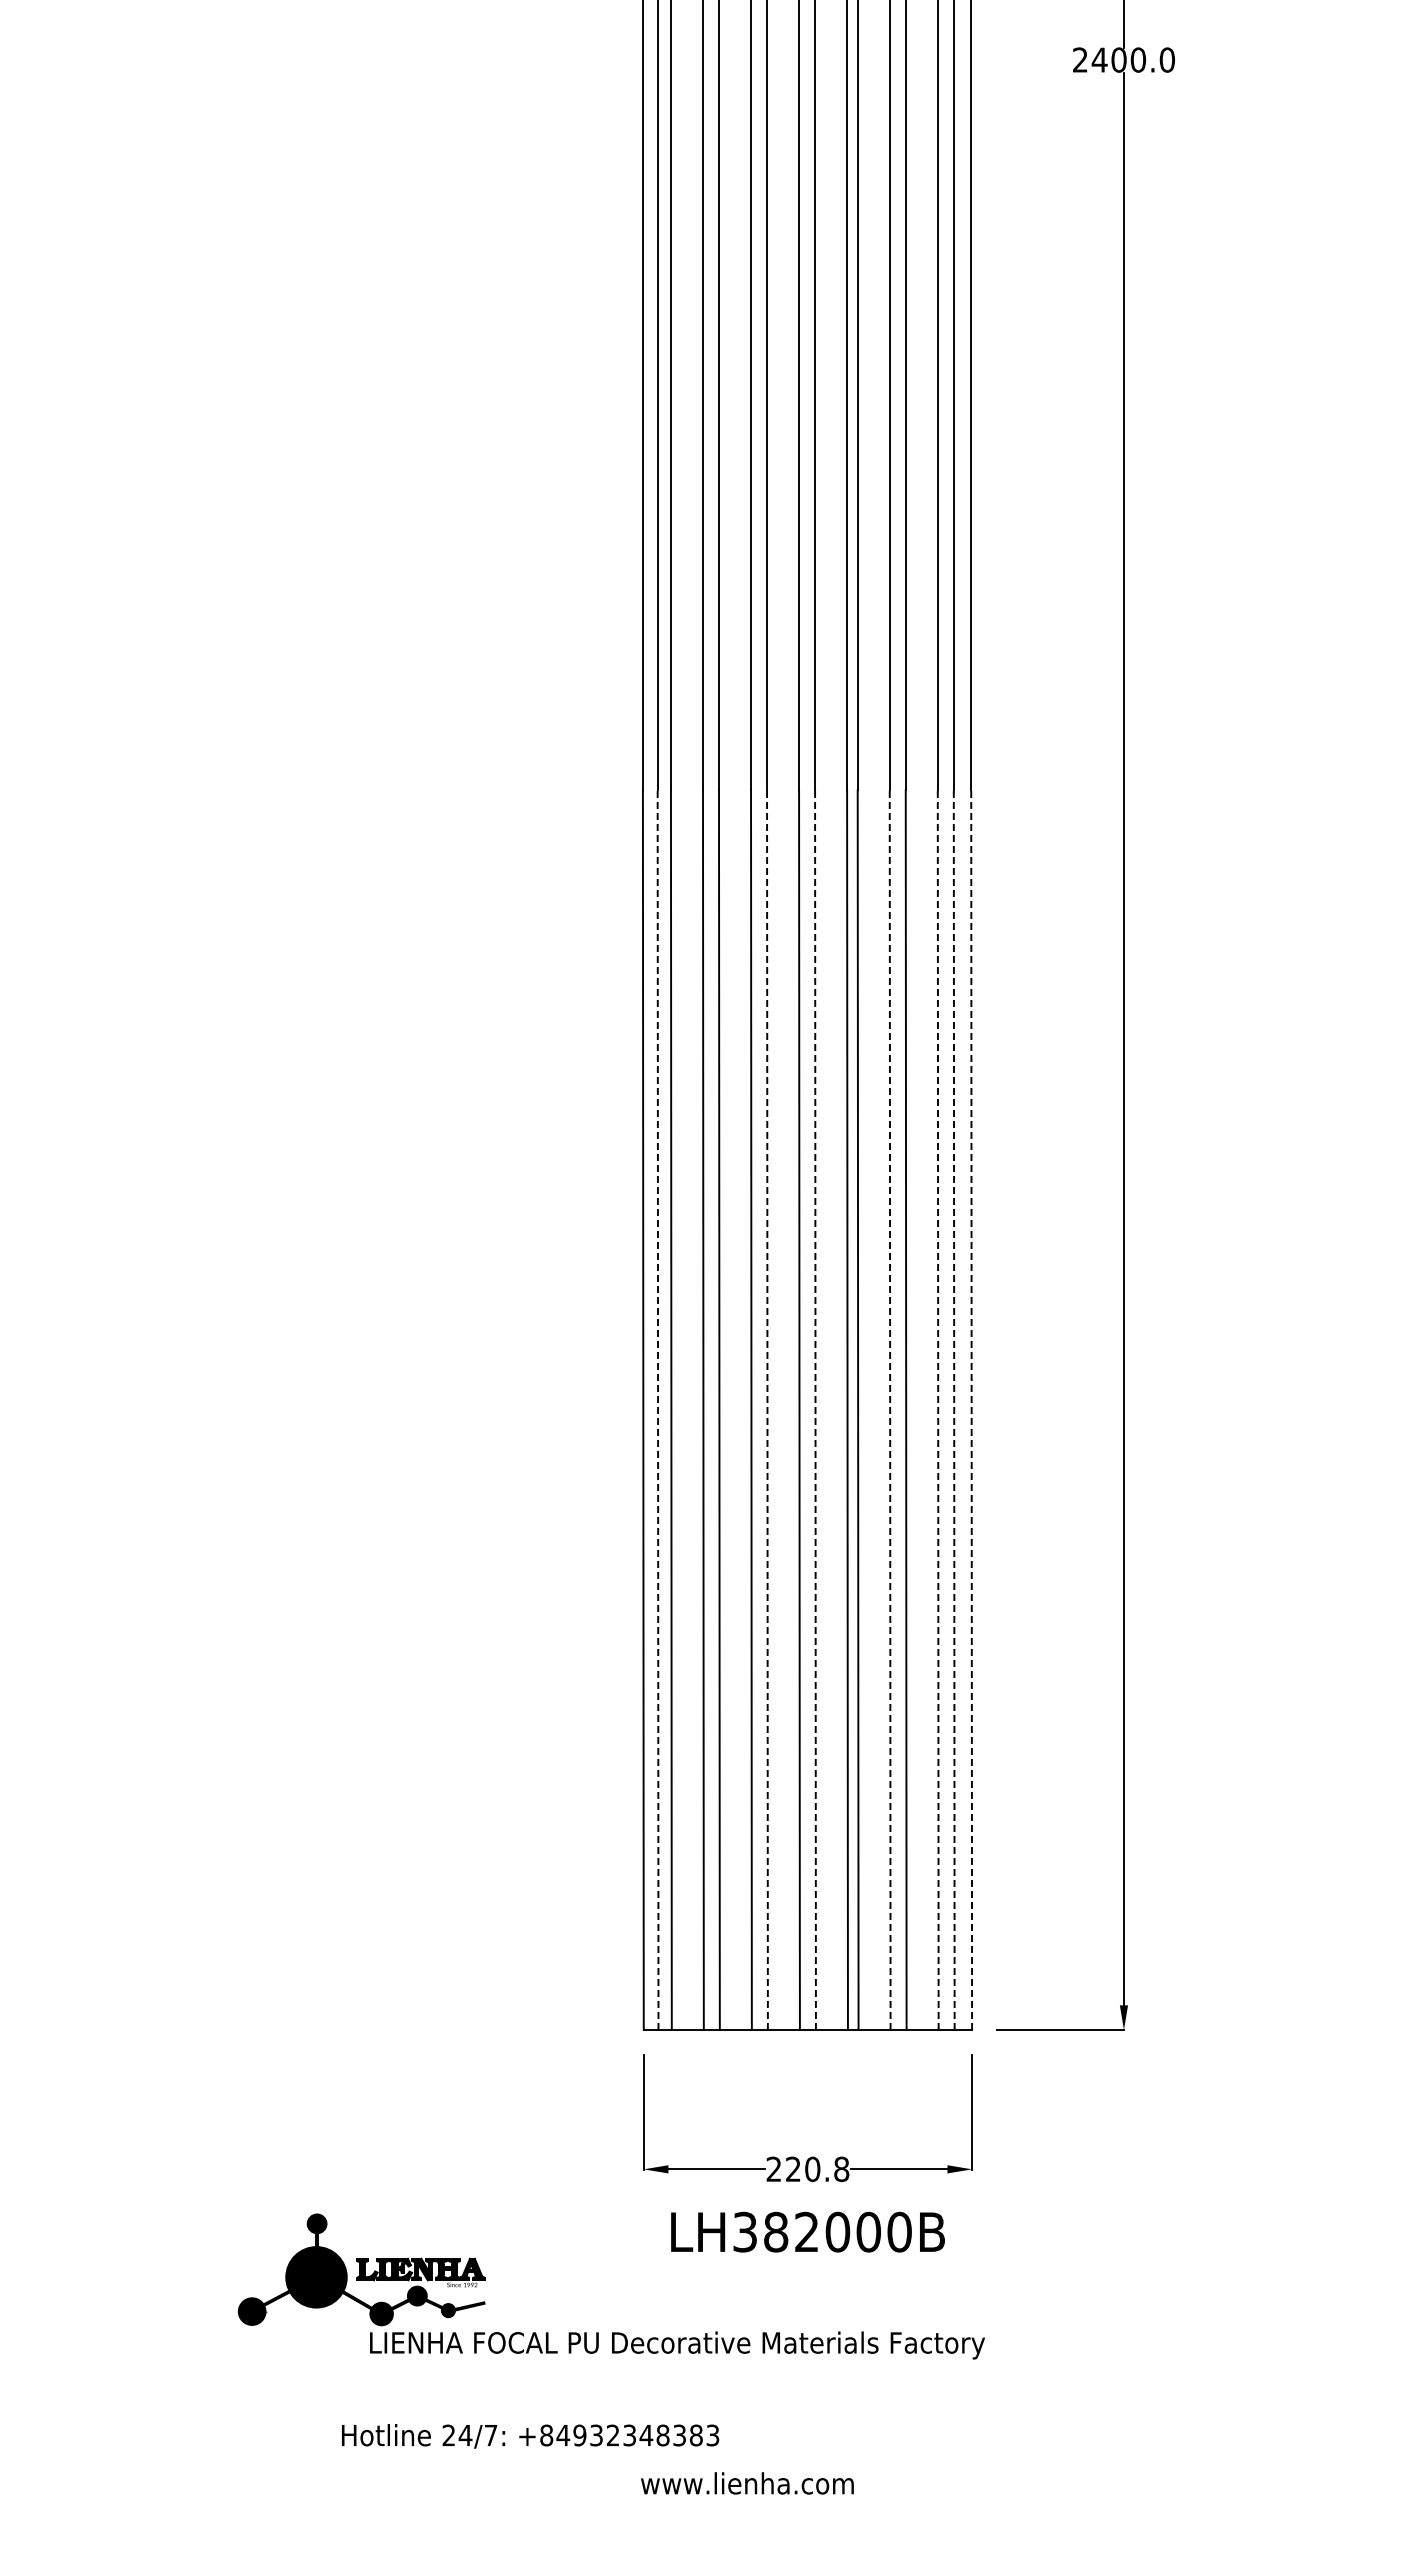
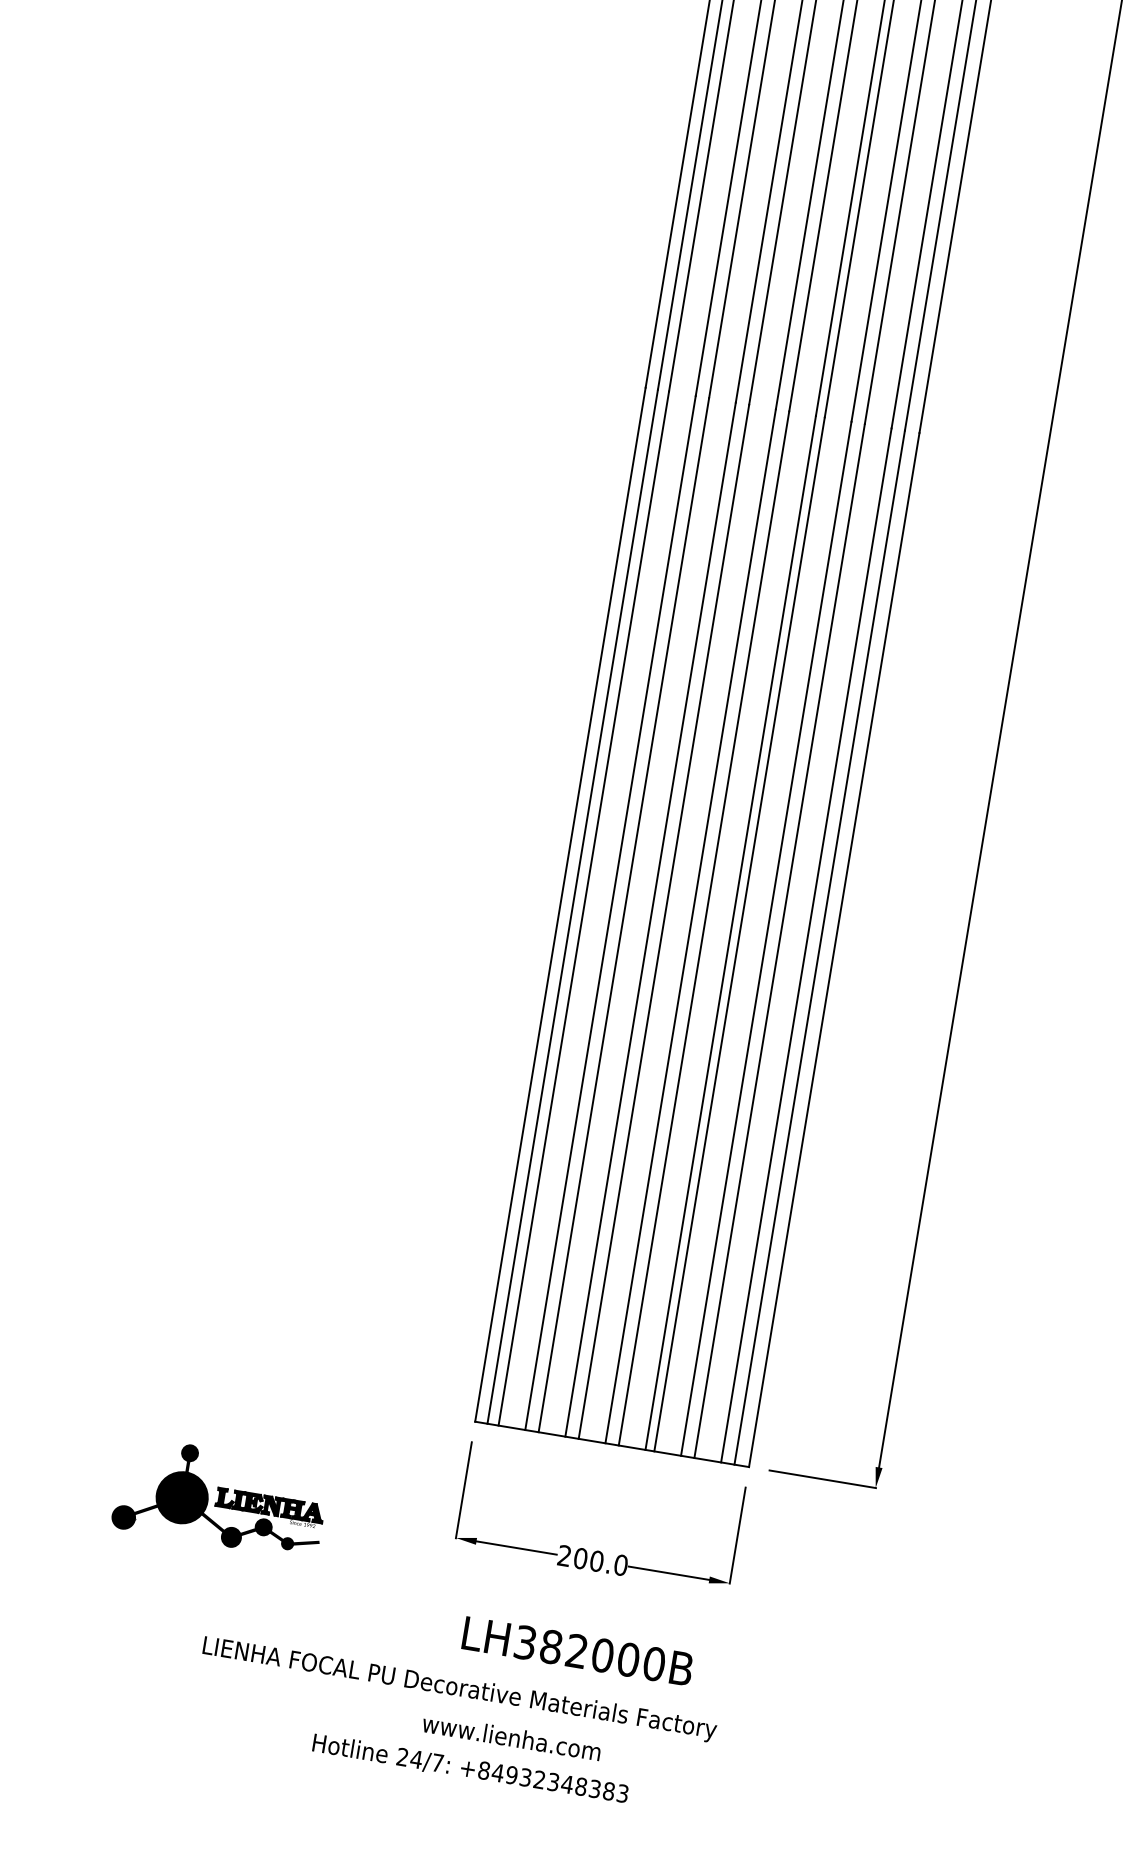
line: (658, 1410) -> (573, 907), dashed -> solid
line: (767, 1410) -> (663, 922), dashed -> solid
line: (815, 1410) -> (703, 928), dashed -> solid
line: (890, 1410) -> (766, 939), dashed -> solid
line: (938, 1410) -> (806, 945), dashed -> solid
line: (954, 1410) -> (819, 947), dashed -> solid
line: (971, 1410) -> (834, 950), dashed -> solid
text: (817, 2169) -> (600, 1562), 220.8 -> 200.0
text: (807, 2231) -> (577, 1650), moved
part: (361, 2269) -> (220, 1497), moved
text: (530, 2436) -> (470, 1769), moved
text: (747, 2483) -> (511, 1737), moved

